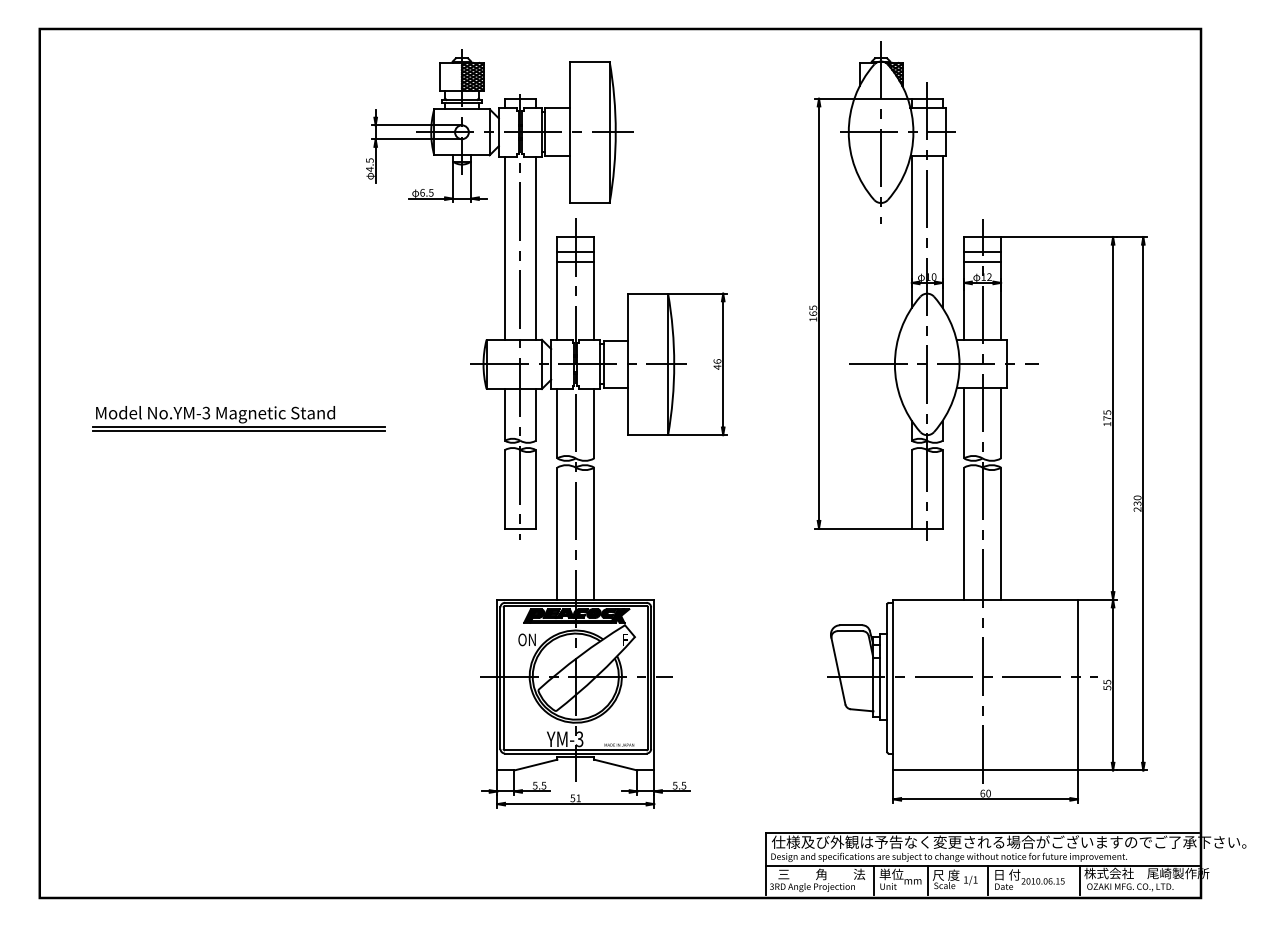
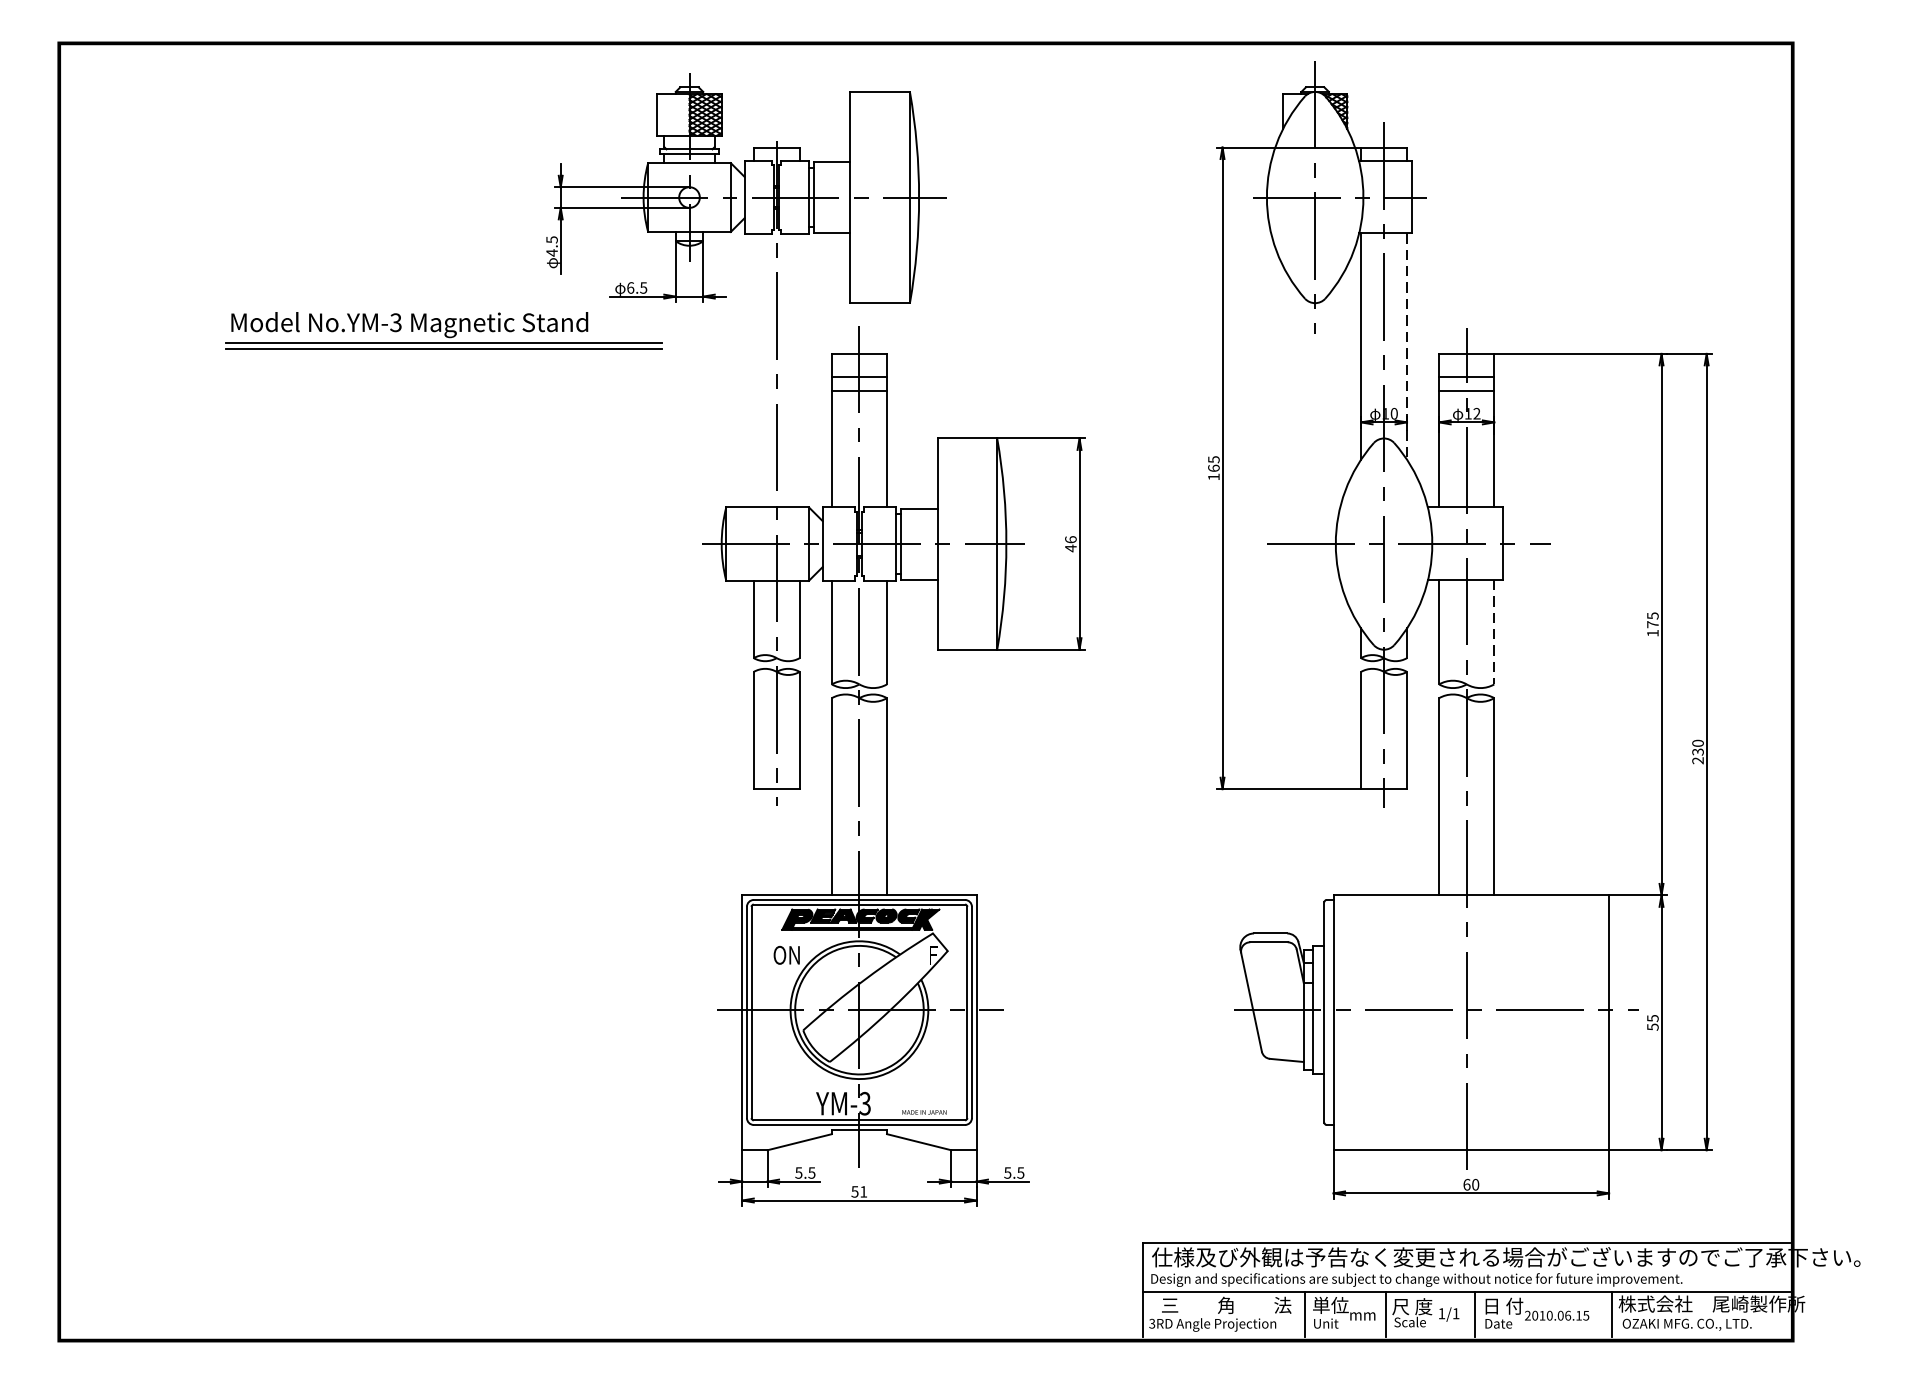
line: (942, 232) -> (1406, 347), solid -> dashed
line: (505, 247) -> (754, 369), removed
line: (535, 247) -> (799, 369), removed
part: (238, 418) -> (443, 330), moved
line: (1001, 423) -> (1494, 632), solid -> dashed

